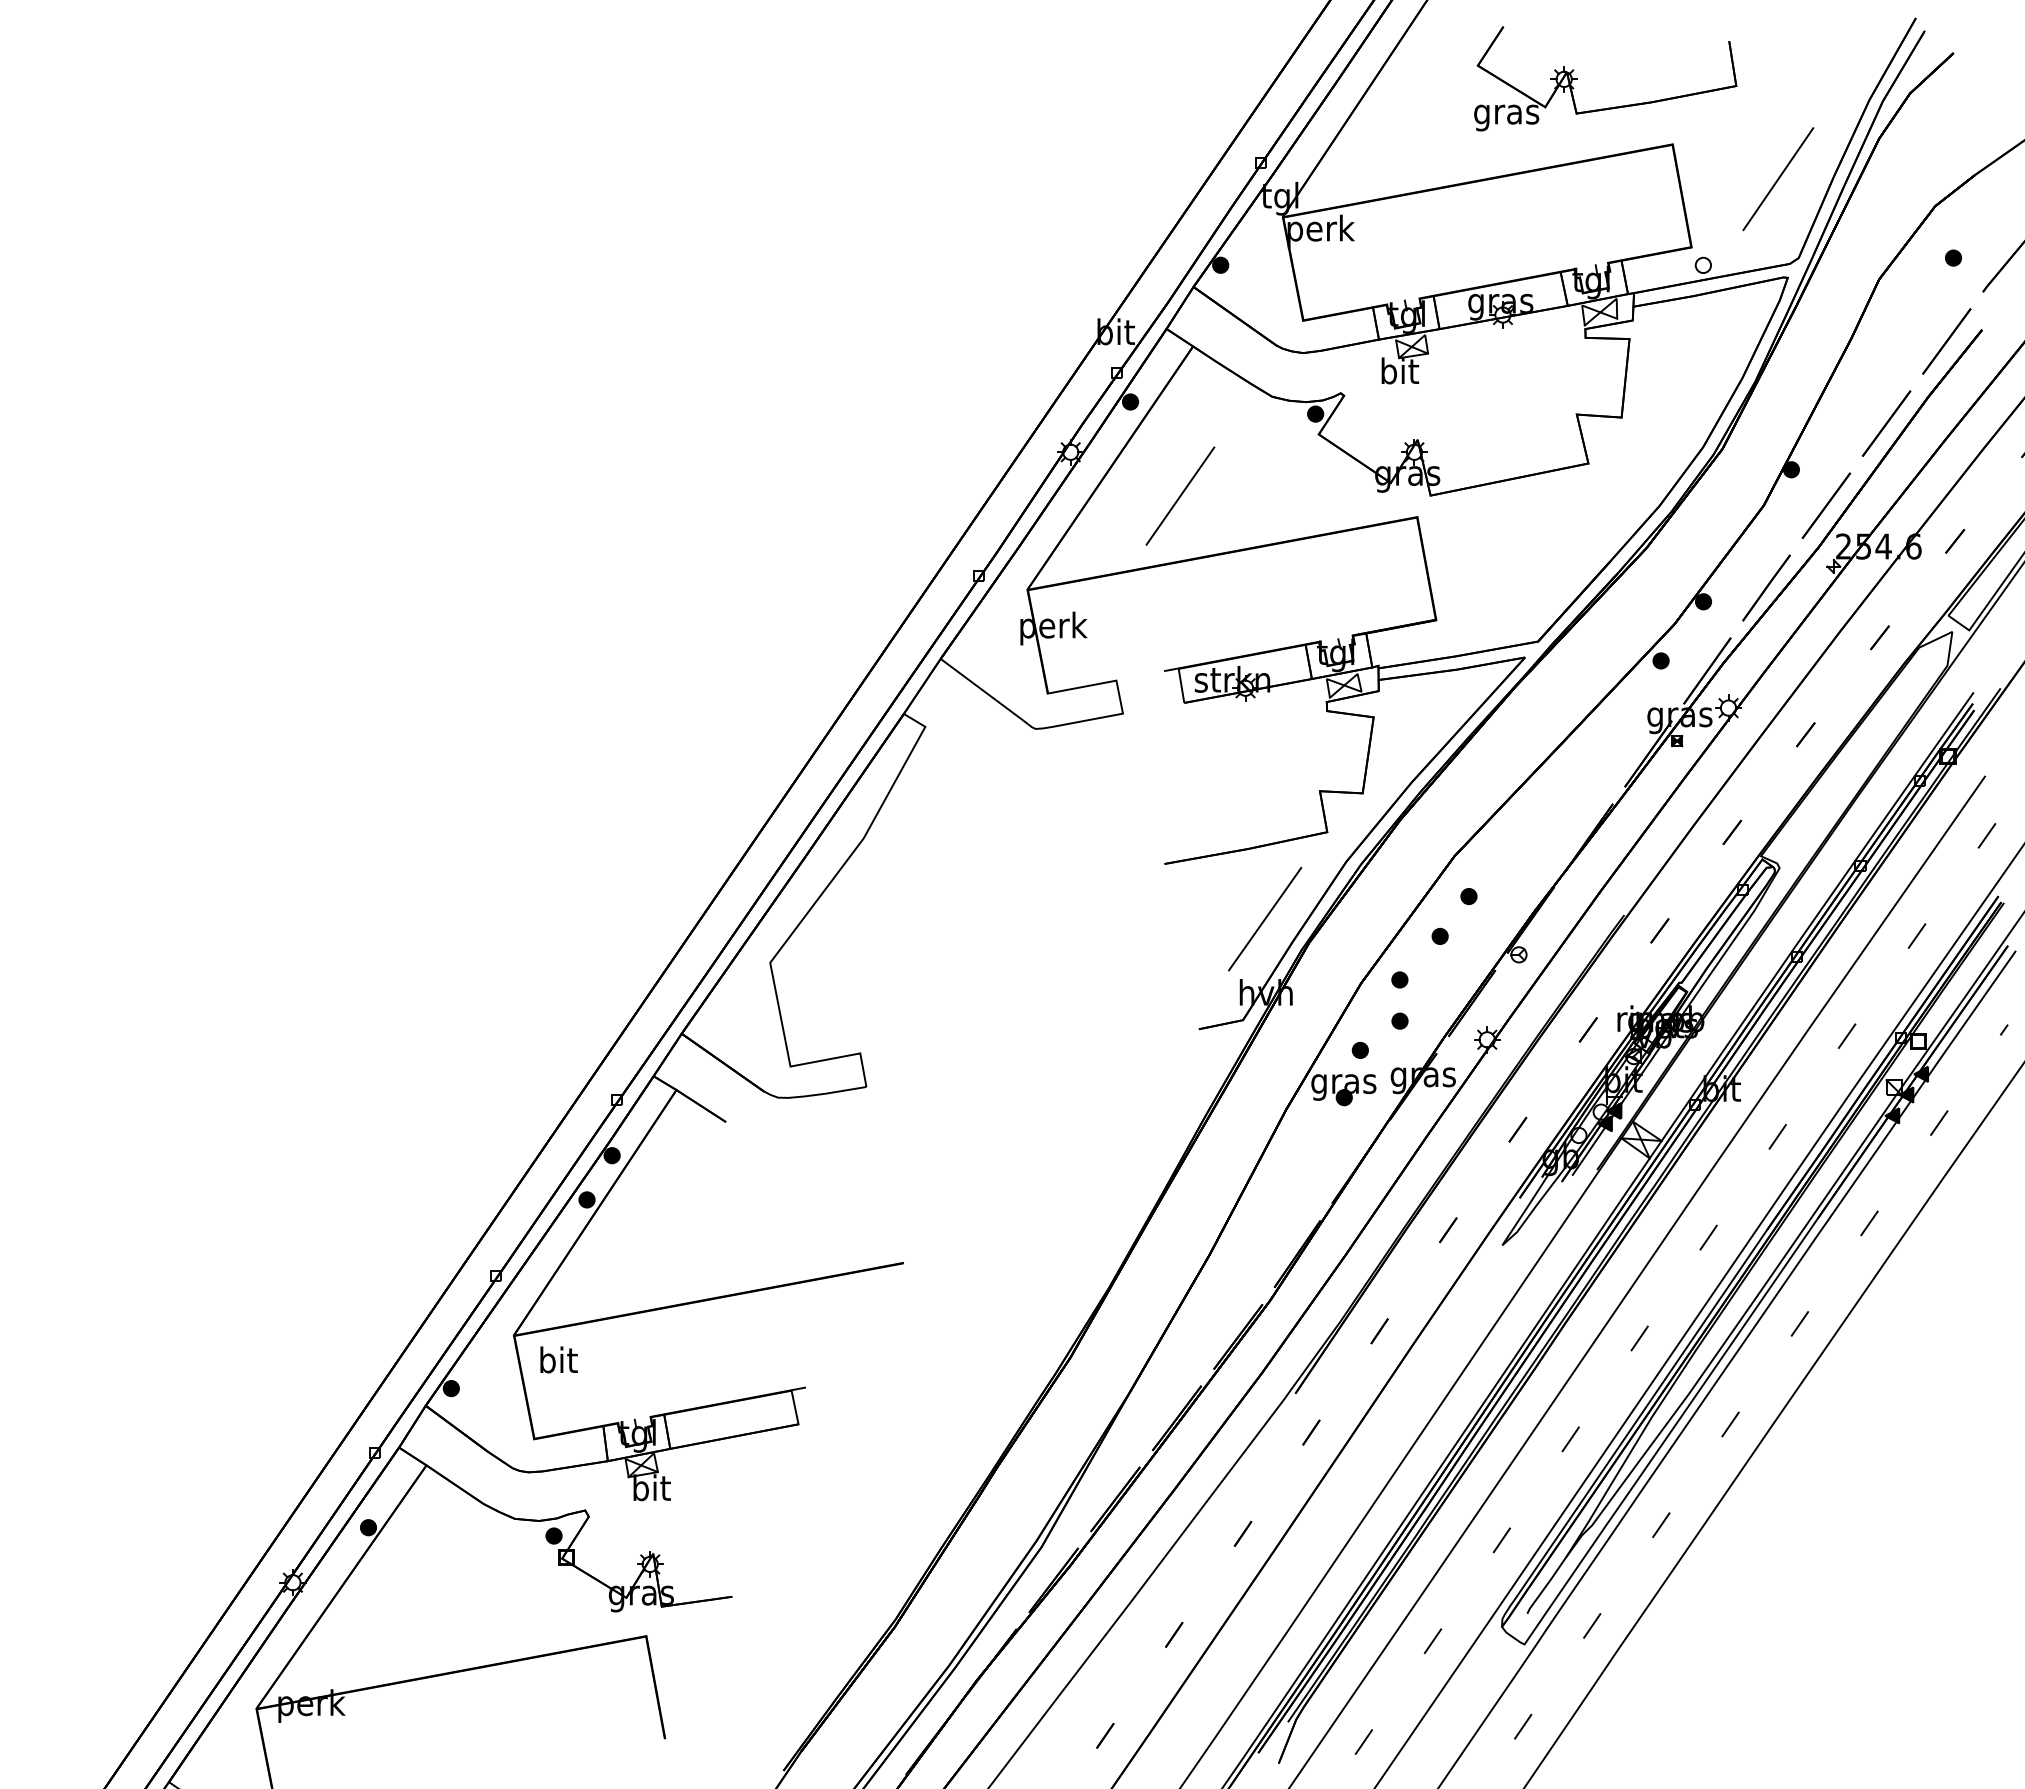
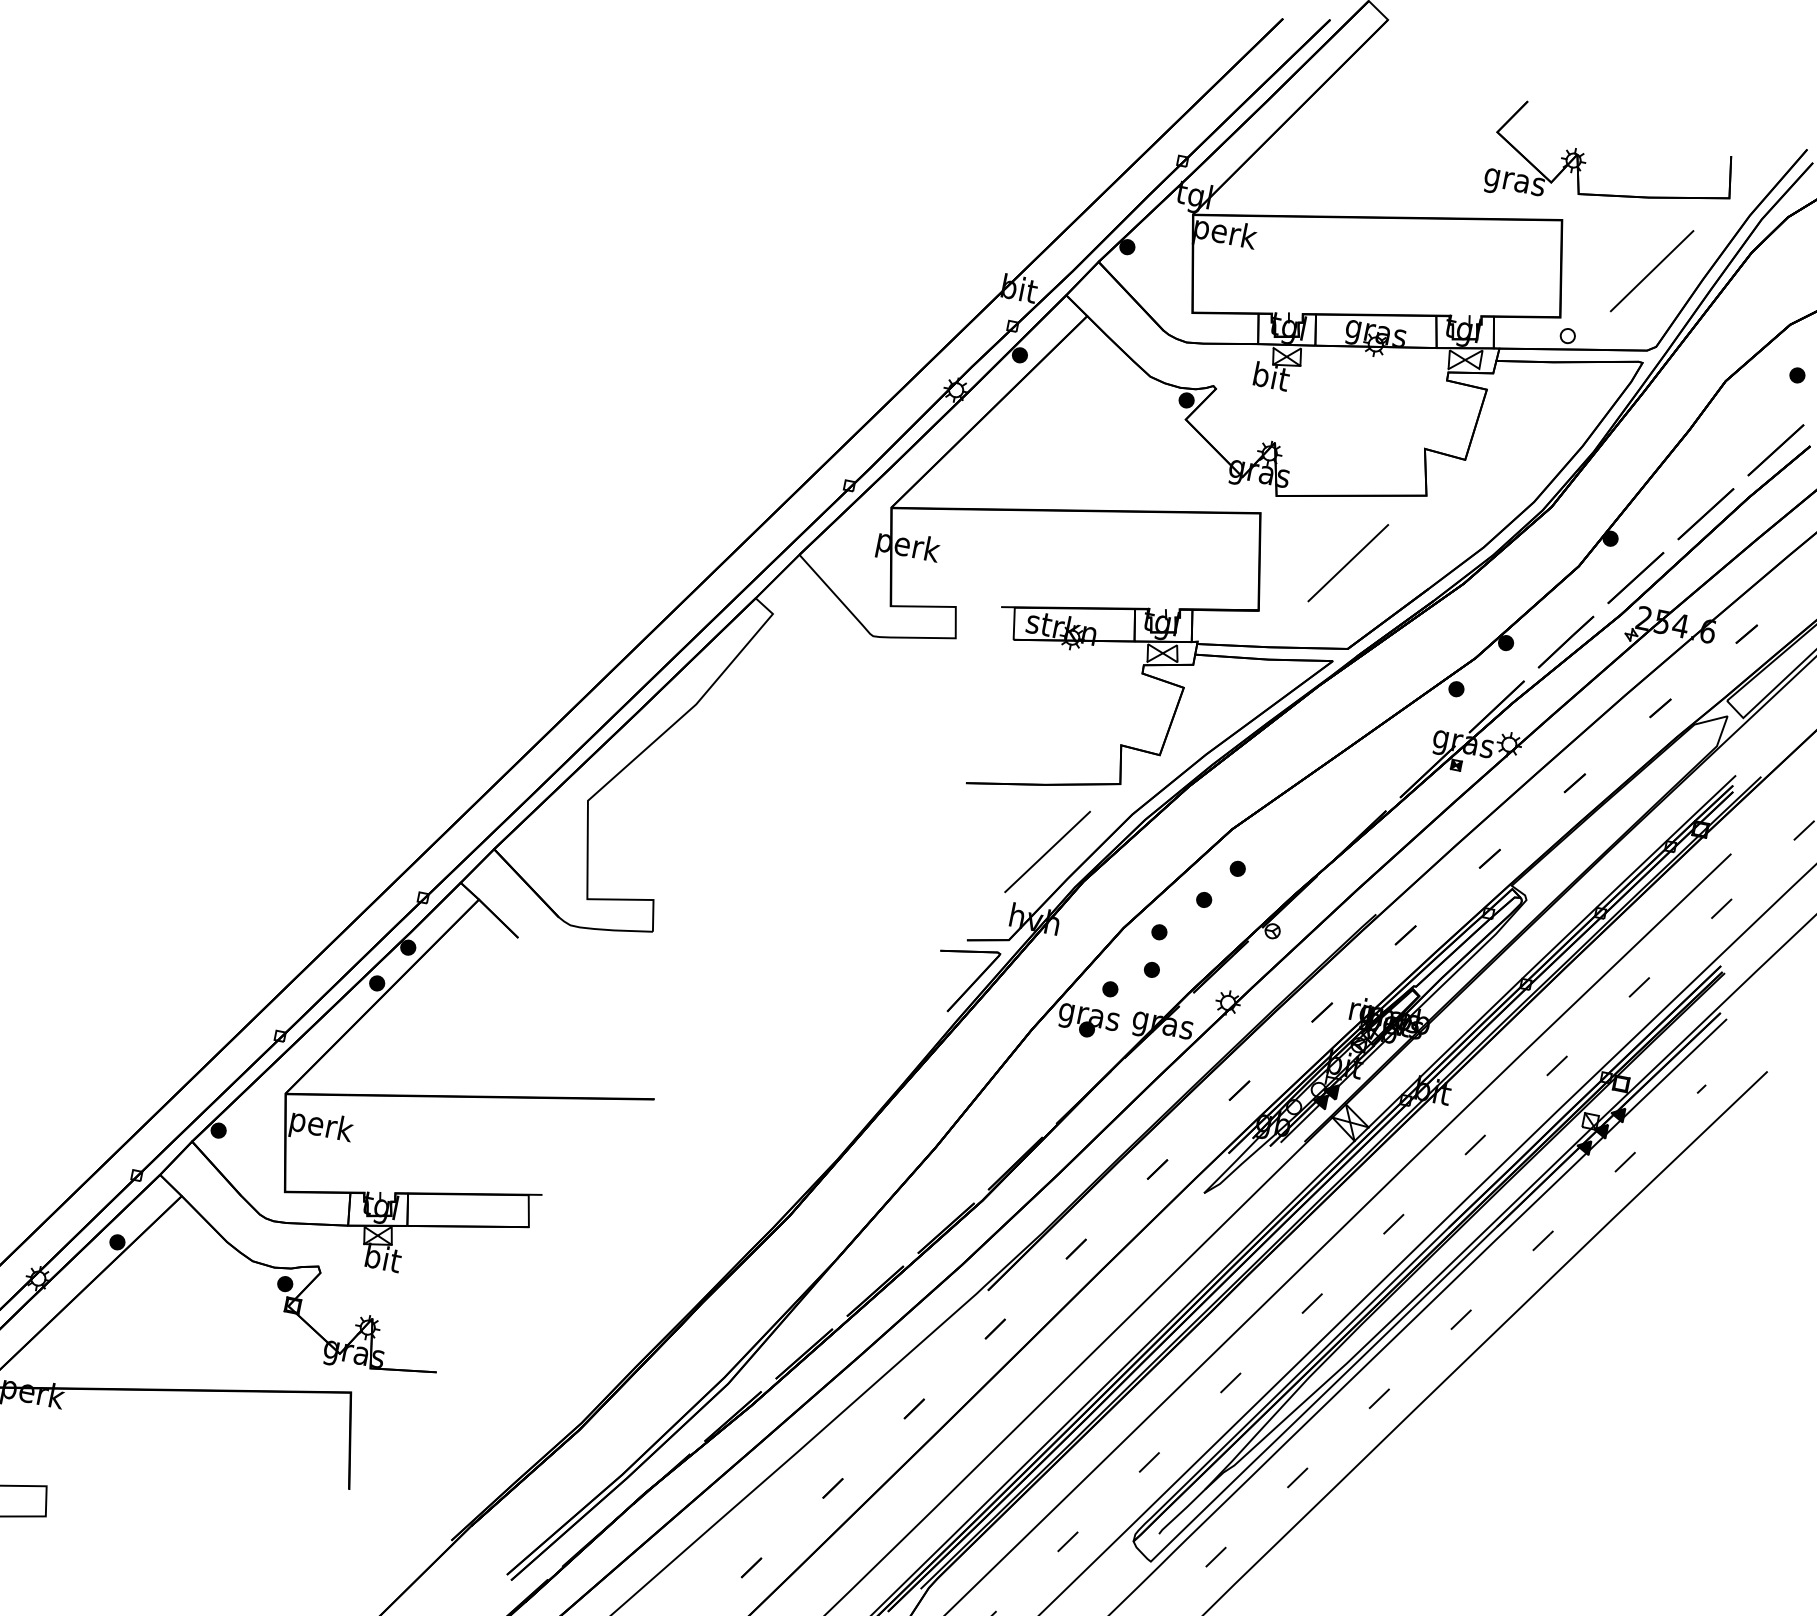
part: (1577, 78) -> (1585, 162), moved
line: (1180, 495) -> (1348, 562), moved
part: (1211, 1076) -> (969, 985), added
text: (558, 1363) -> (321, 1127), bit -> perk

